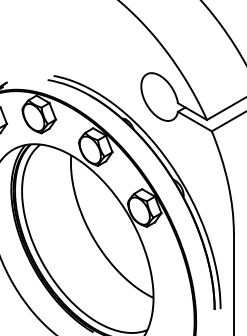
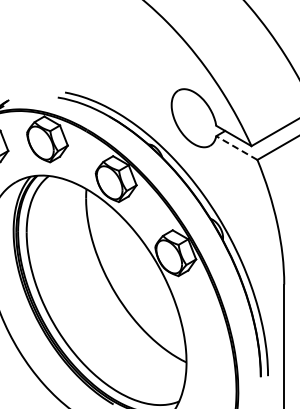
line: (194, 121) -> (236, 148), solid -> dashed

